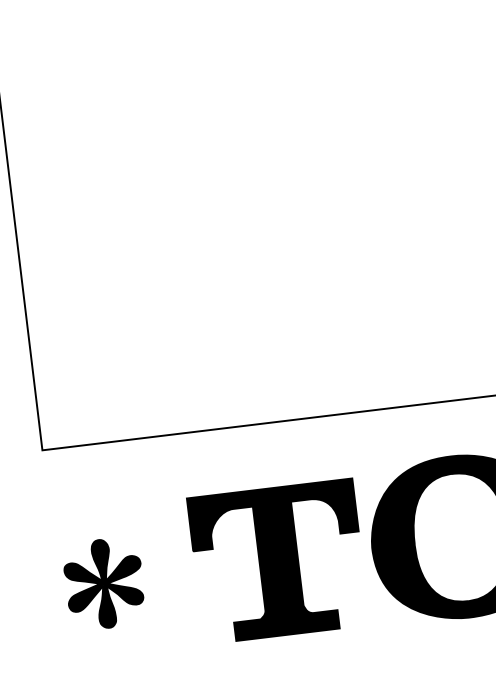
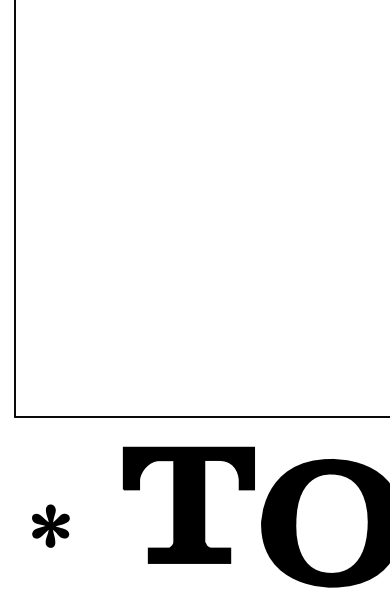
part: (277, 560) -> (188, 504), moved
part: (103, 582) -> (50, 525), size x0.6

